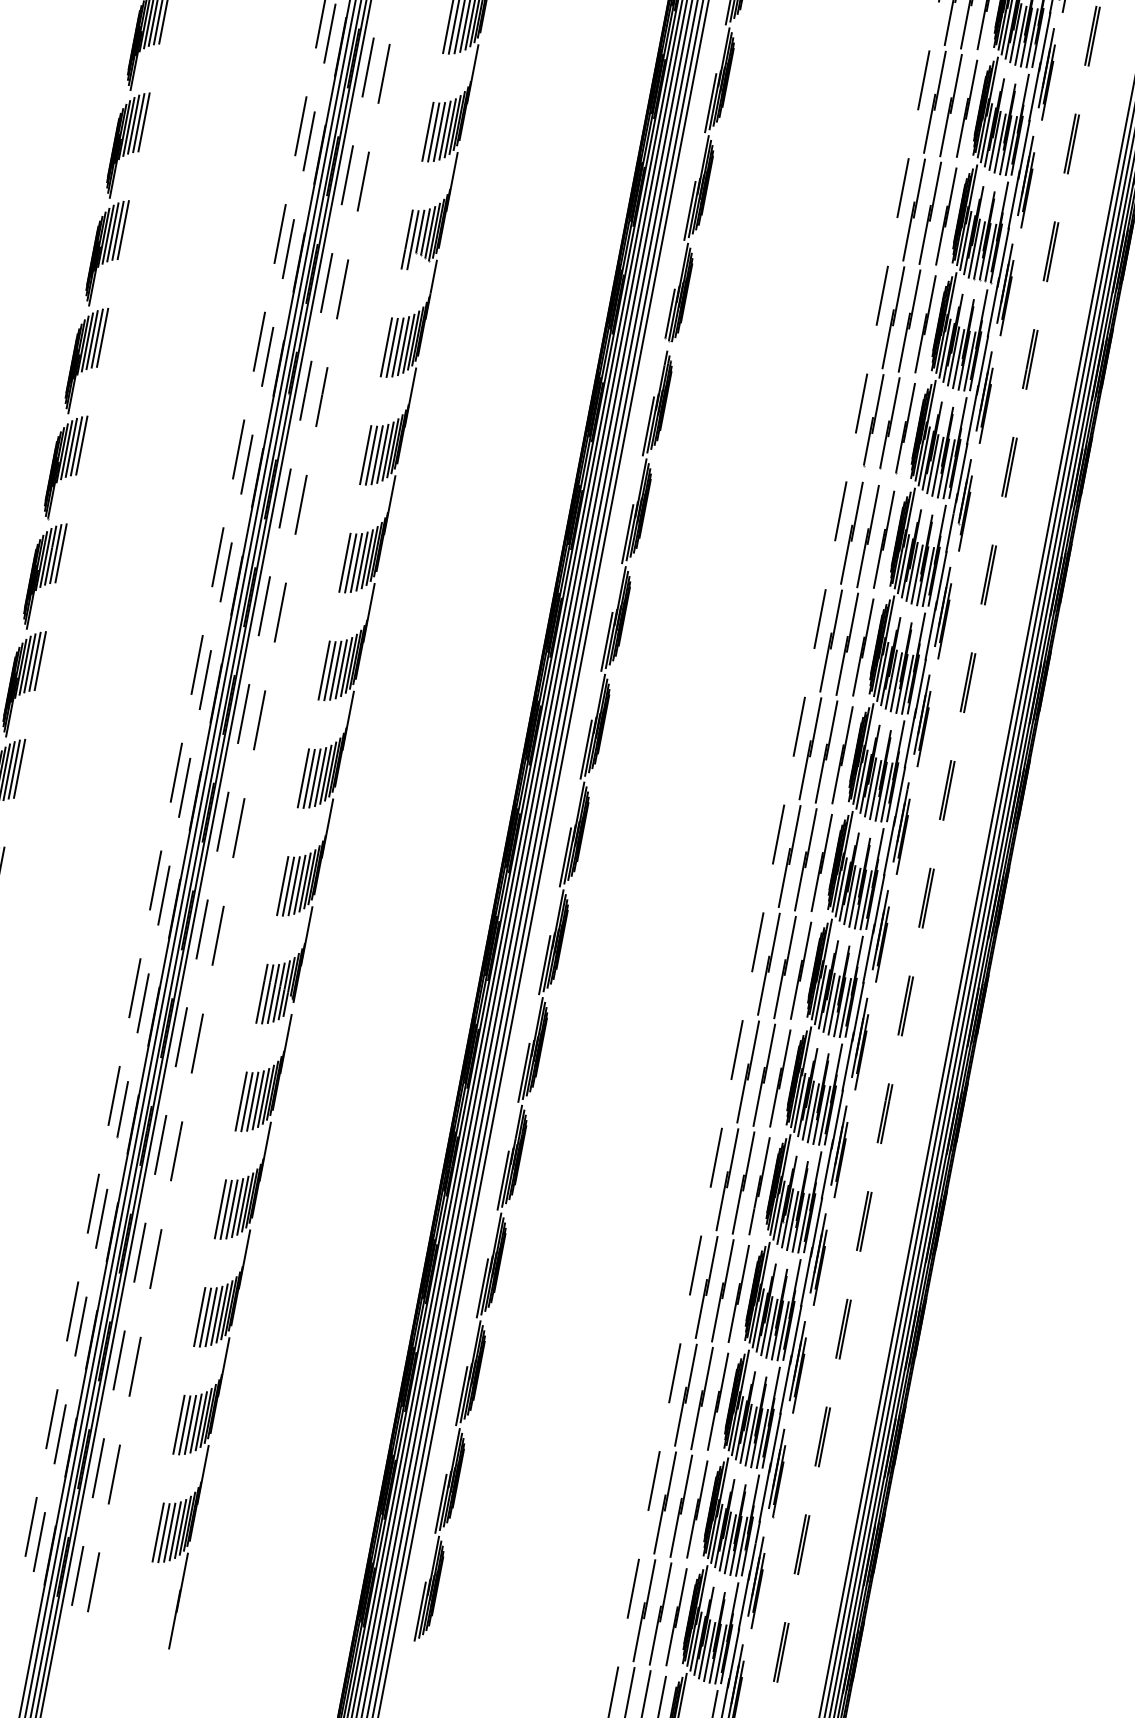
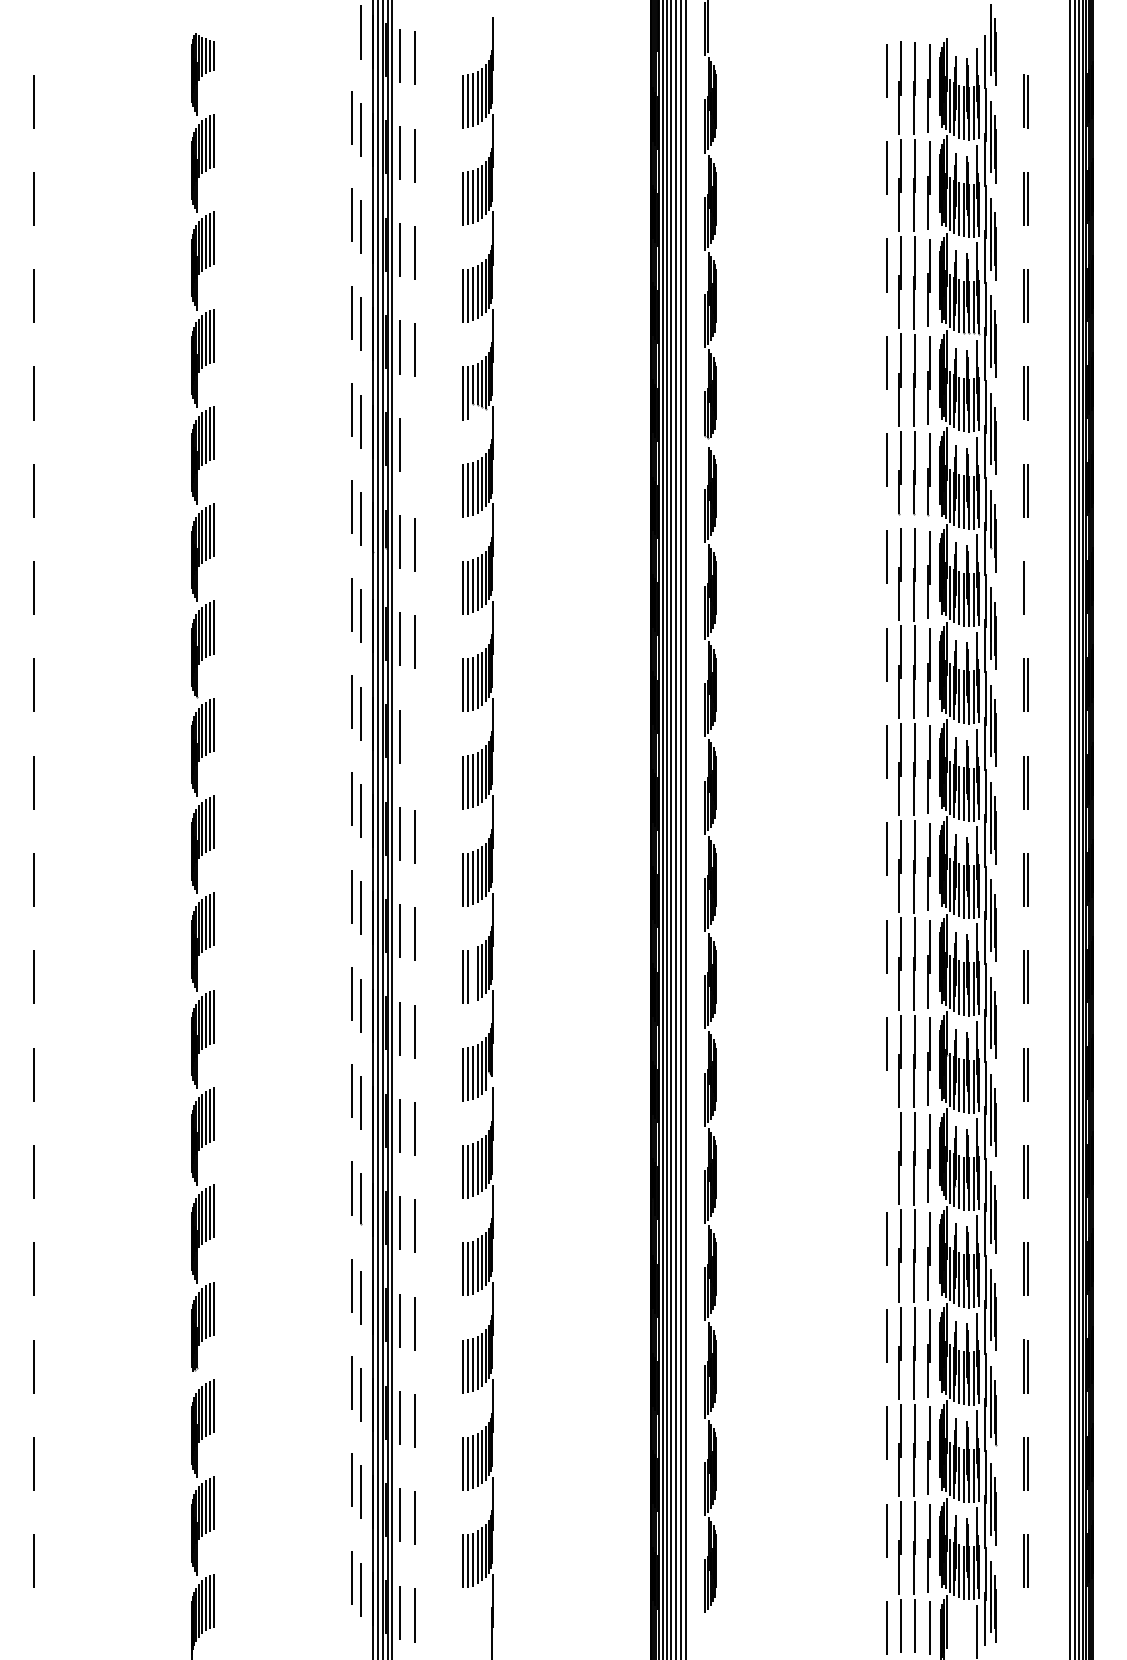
line: (342, 289) -> (415, 447), removed
line: (990, 575) -> (1027, 588), removed
line: (280, 612) -> (415, 739), removed
line: (294, 886) -> (473, 975), removed
line: (716, 1156) -> (886, 1140), removed

